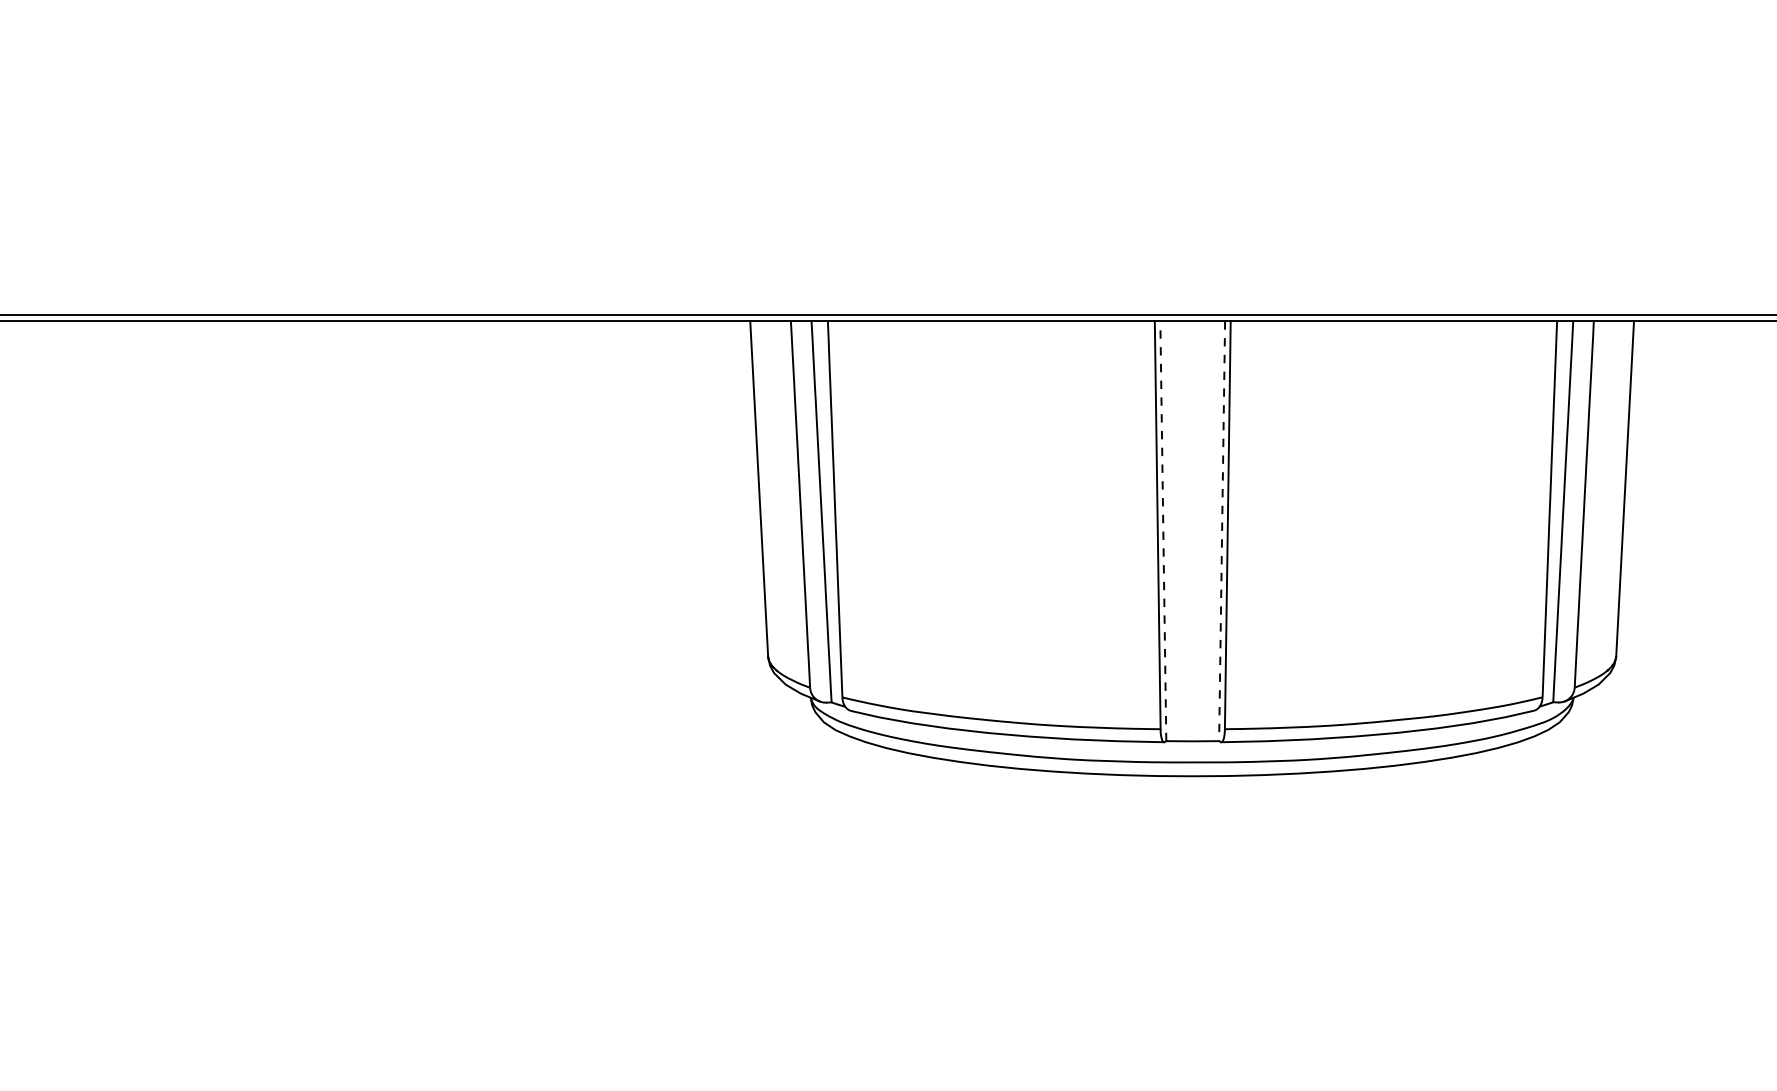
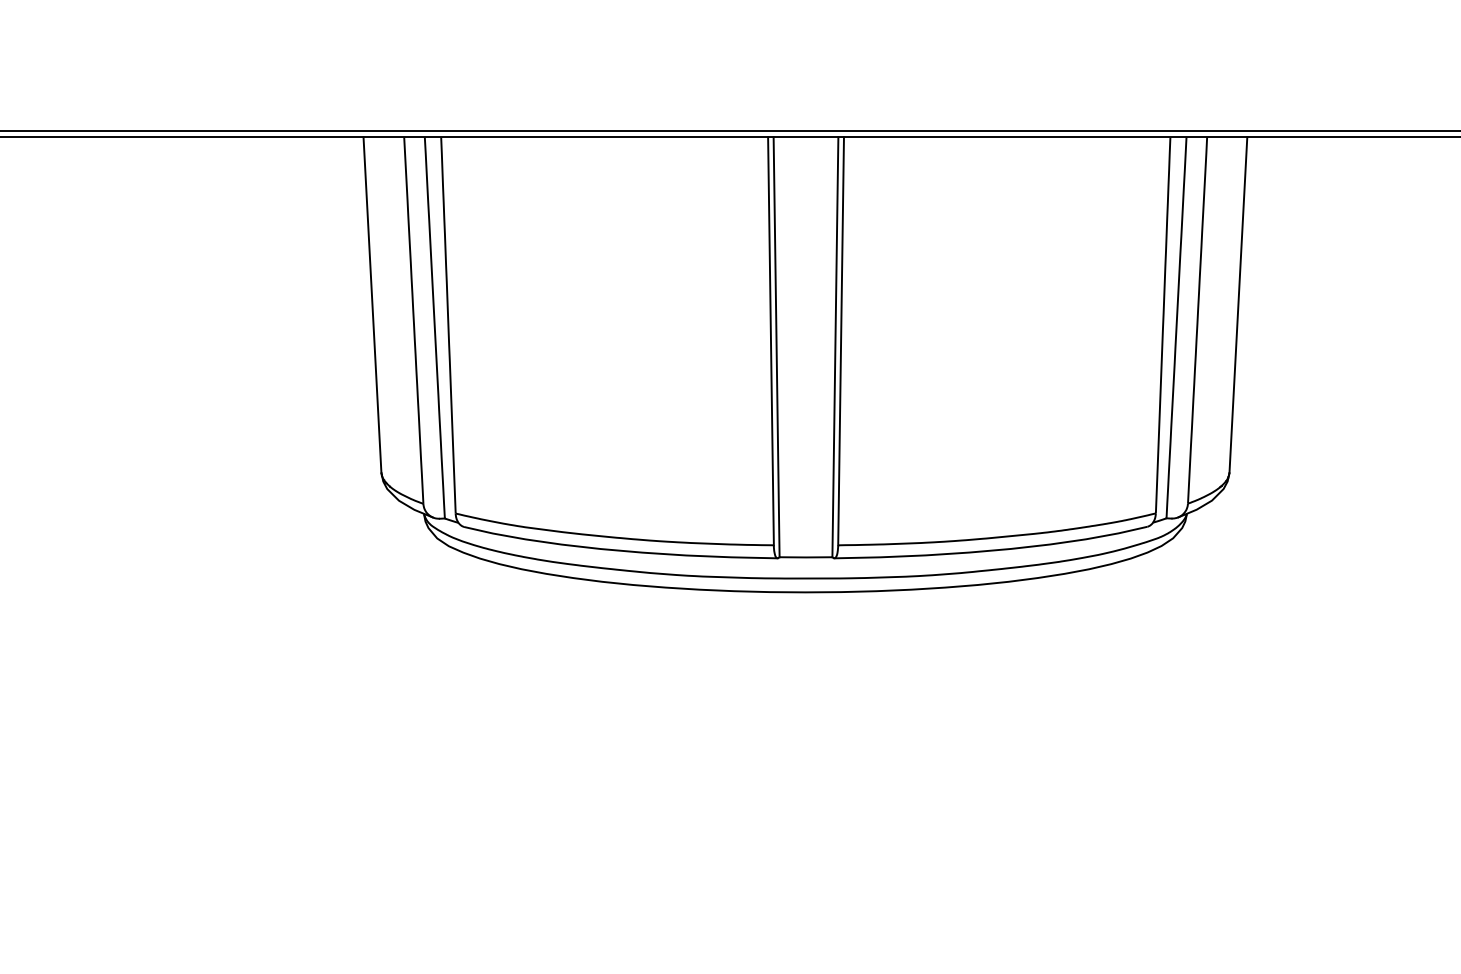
line: (1163, 531) -> (776, 347), dashed -> solid
line: (1222, 531) -> (835, 347), dashed -> solid

